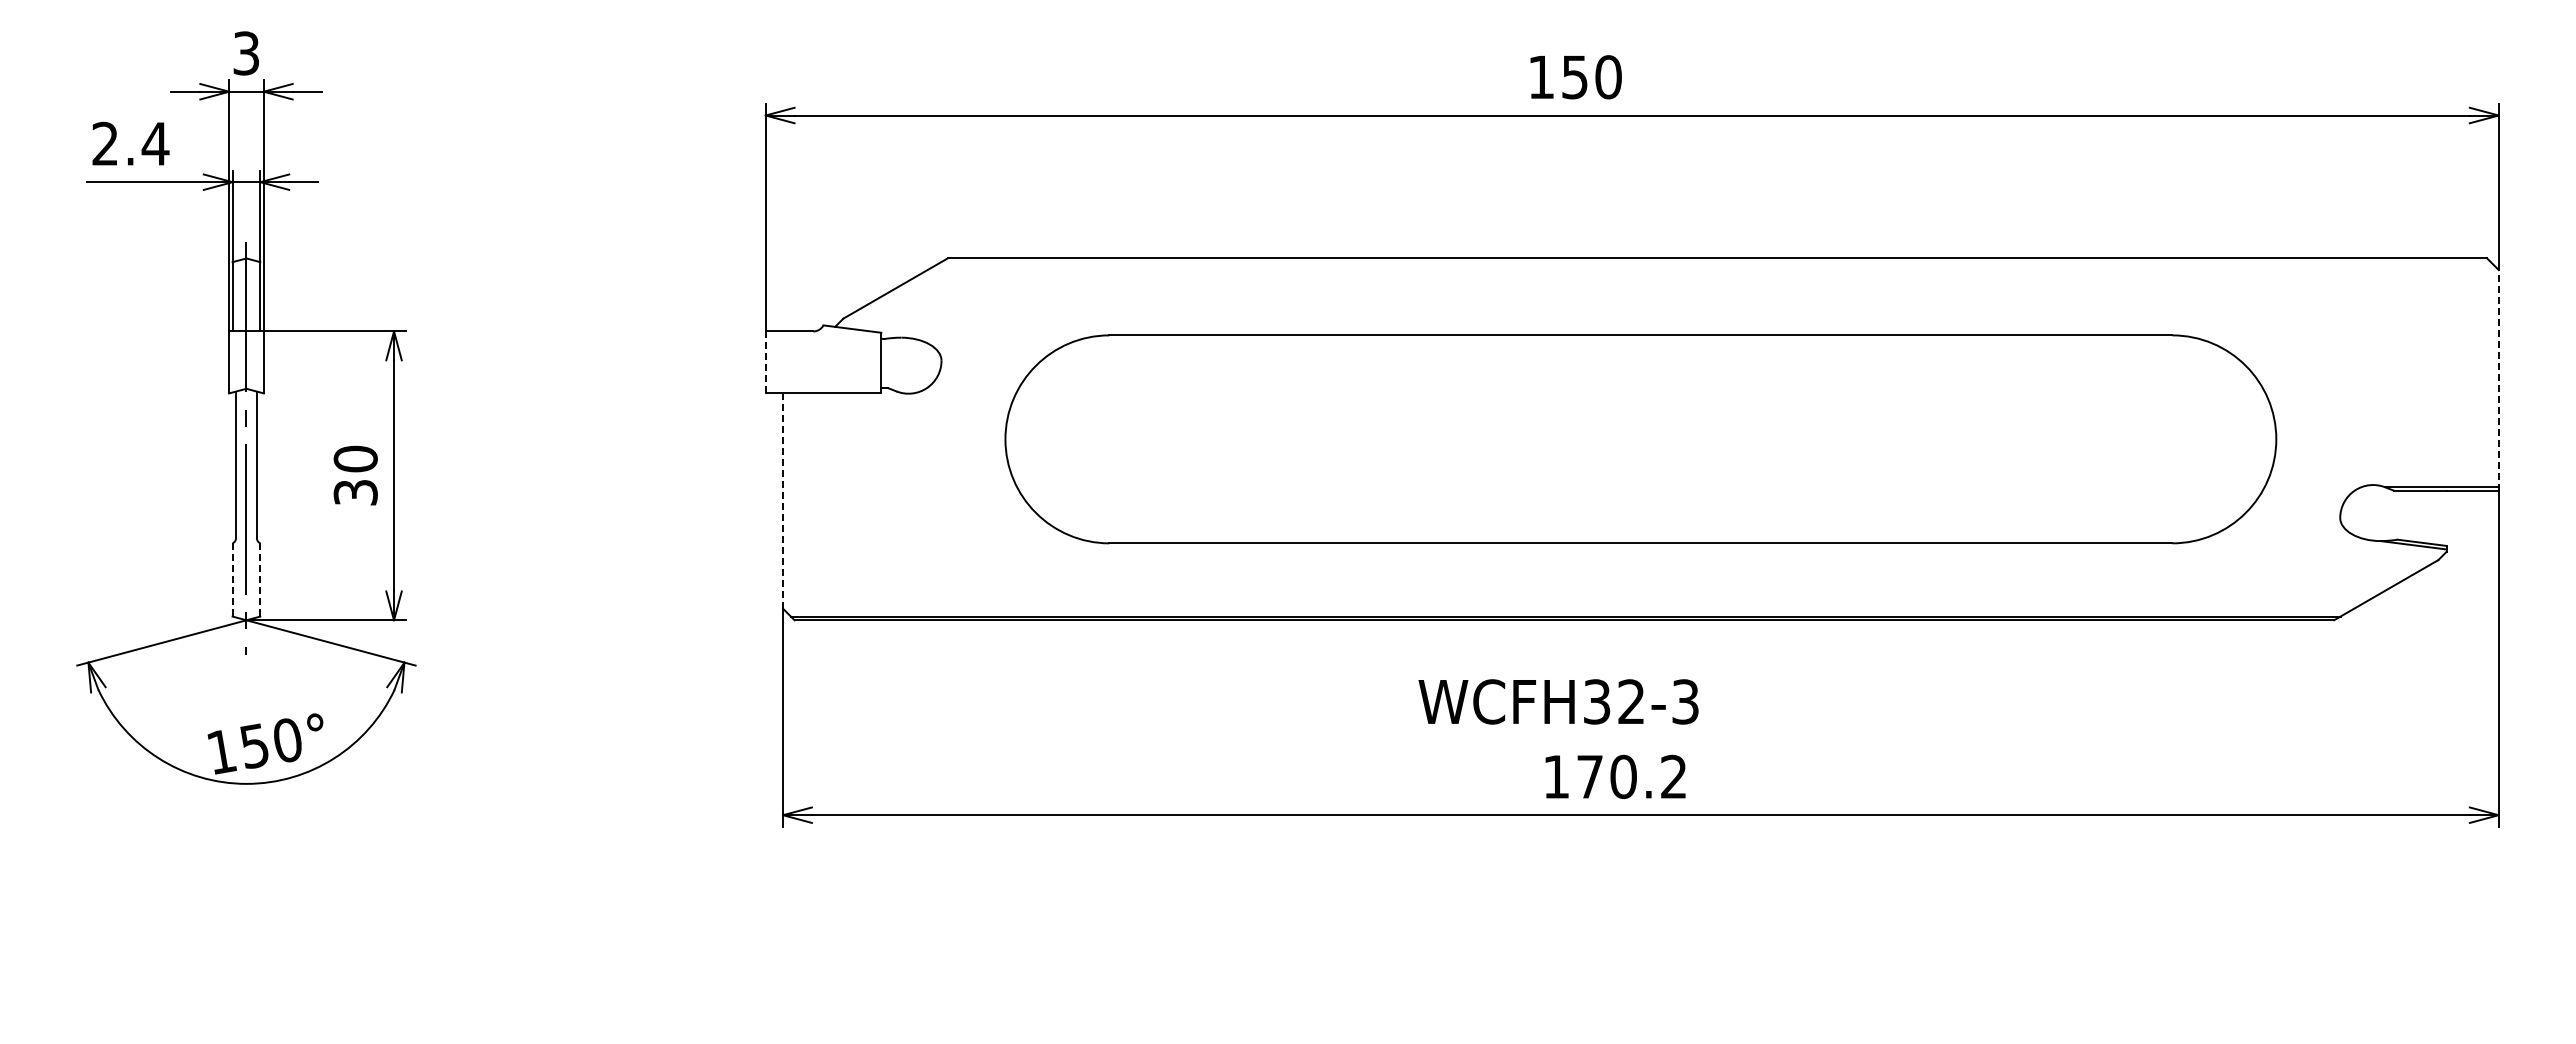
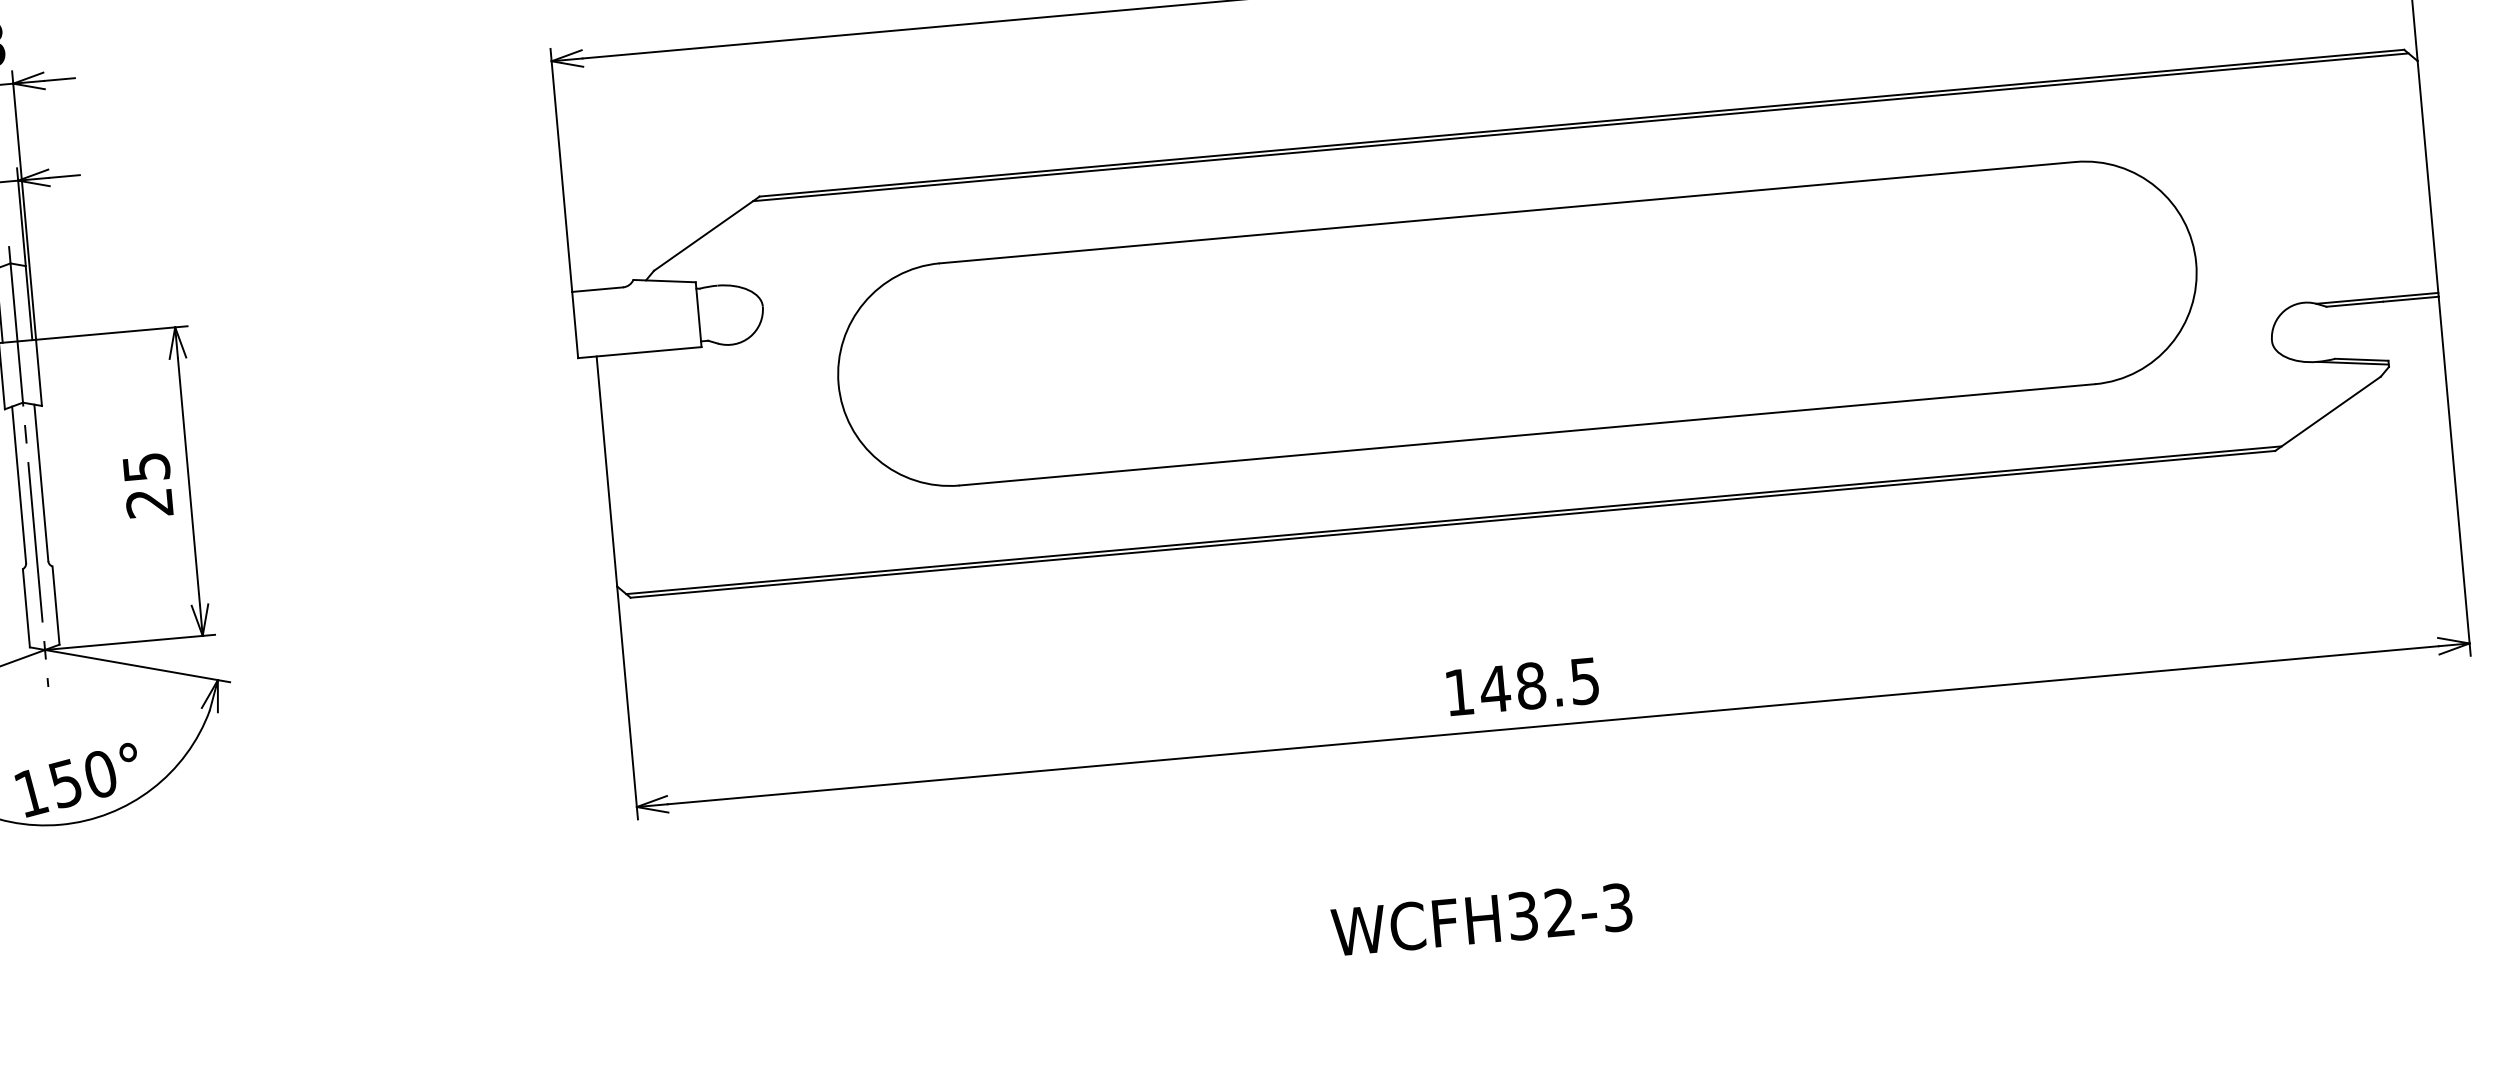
line: (1715, 262) -> (1580, 127), added
line: (765, 362) -> (574, 325), dashed -> solid
line: (2498, 379) -> (2427, 178), dashed -> solid
text: (355, 475) -> (147, 484), 30 -> 25
line: (783, 501) -> (607, 471), dashed -> solid
line: (232, 579) -> (26, 607), dashed -> solid
line: (260, 579) -> (56, 605), dashed -> solid
text: (1558, 701) -> (1481, 919), moved
text: (1631, 776) -> (1539, 684), 170.2 -> 148.5

